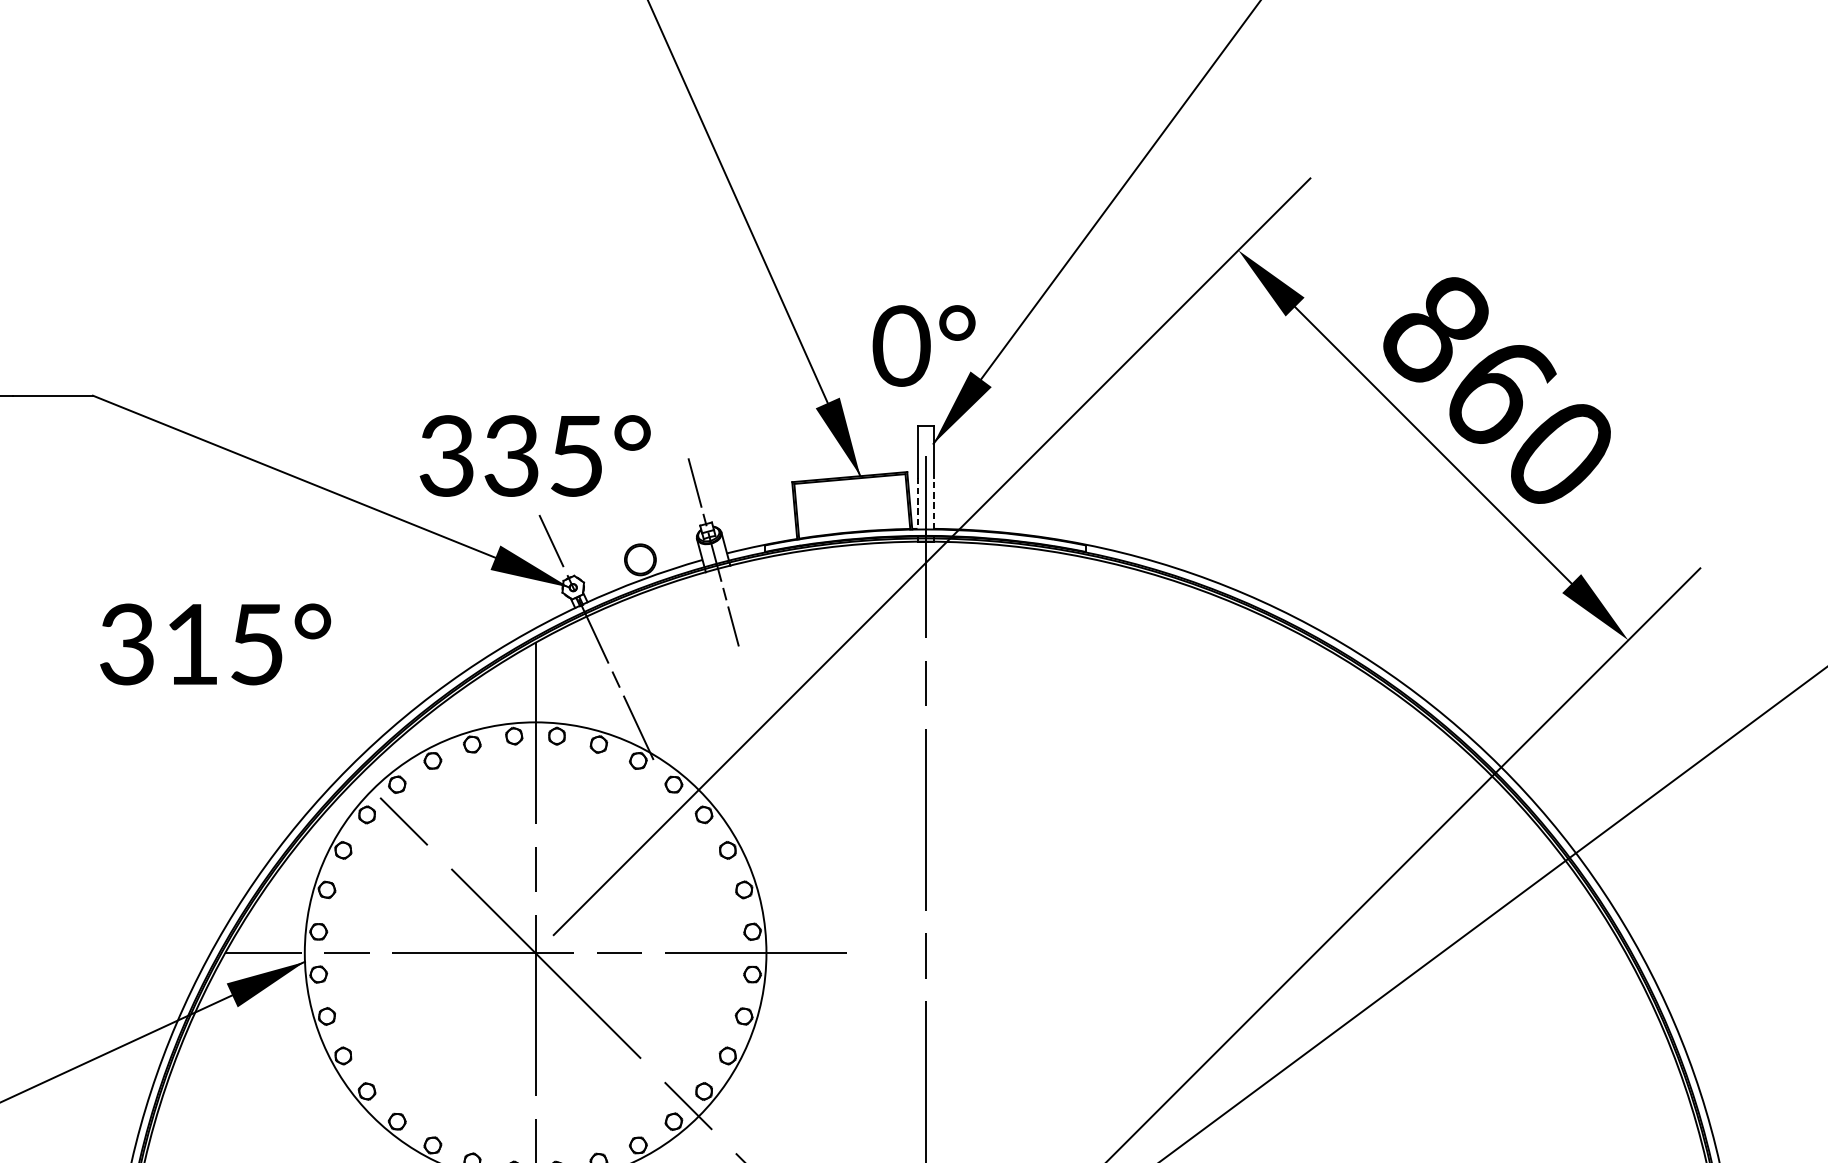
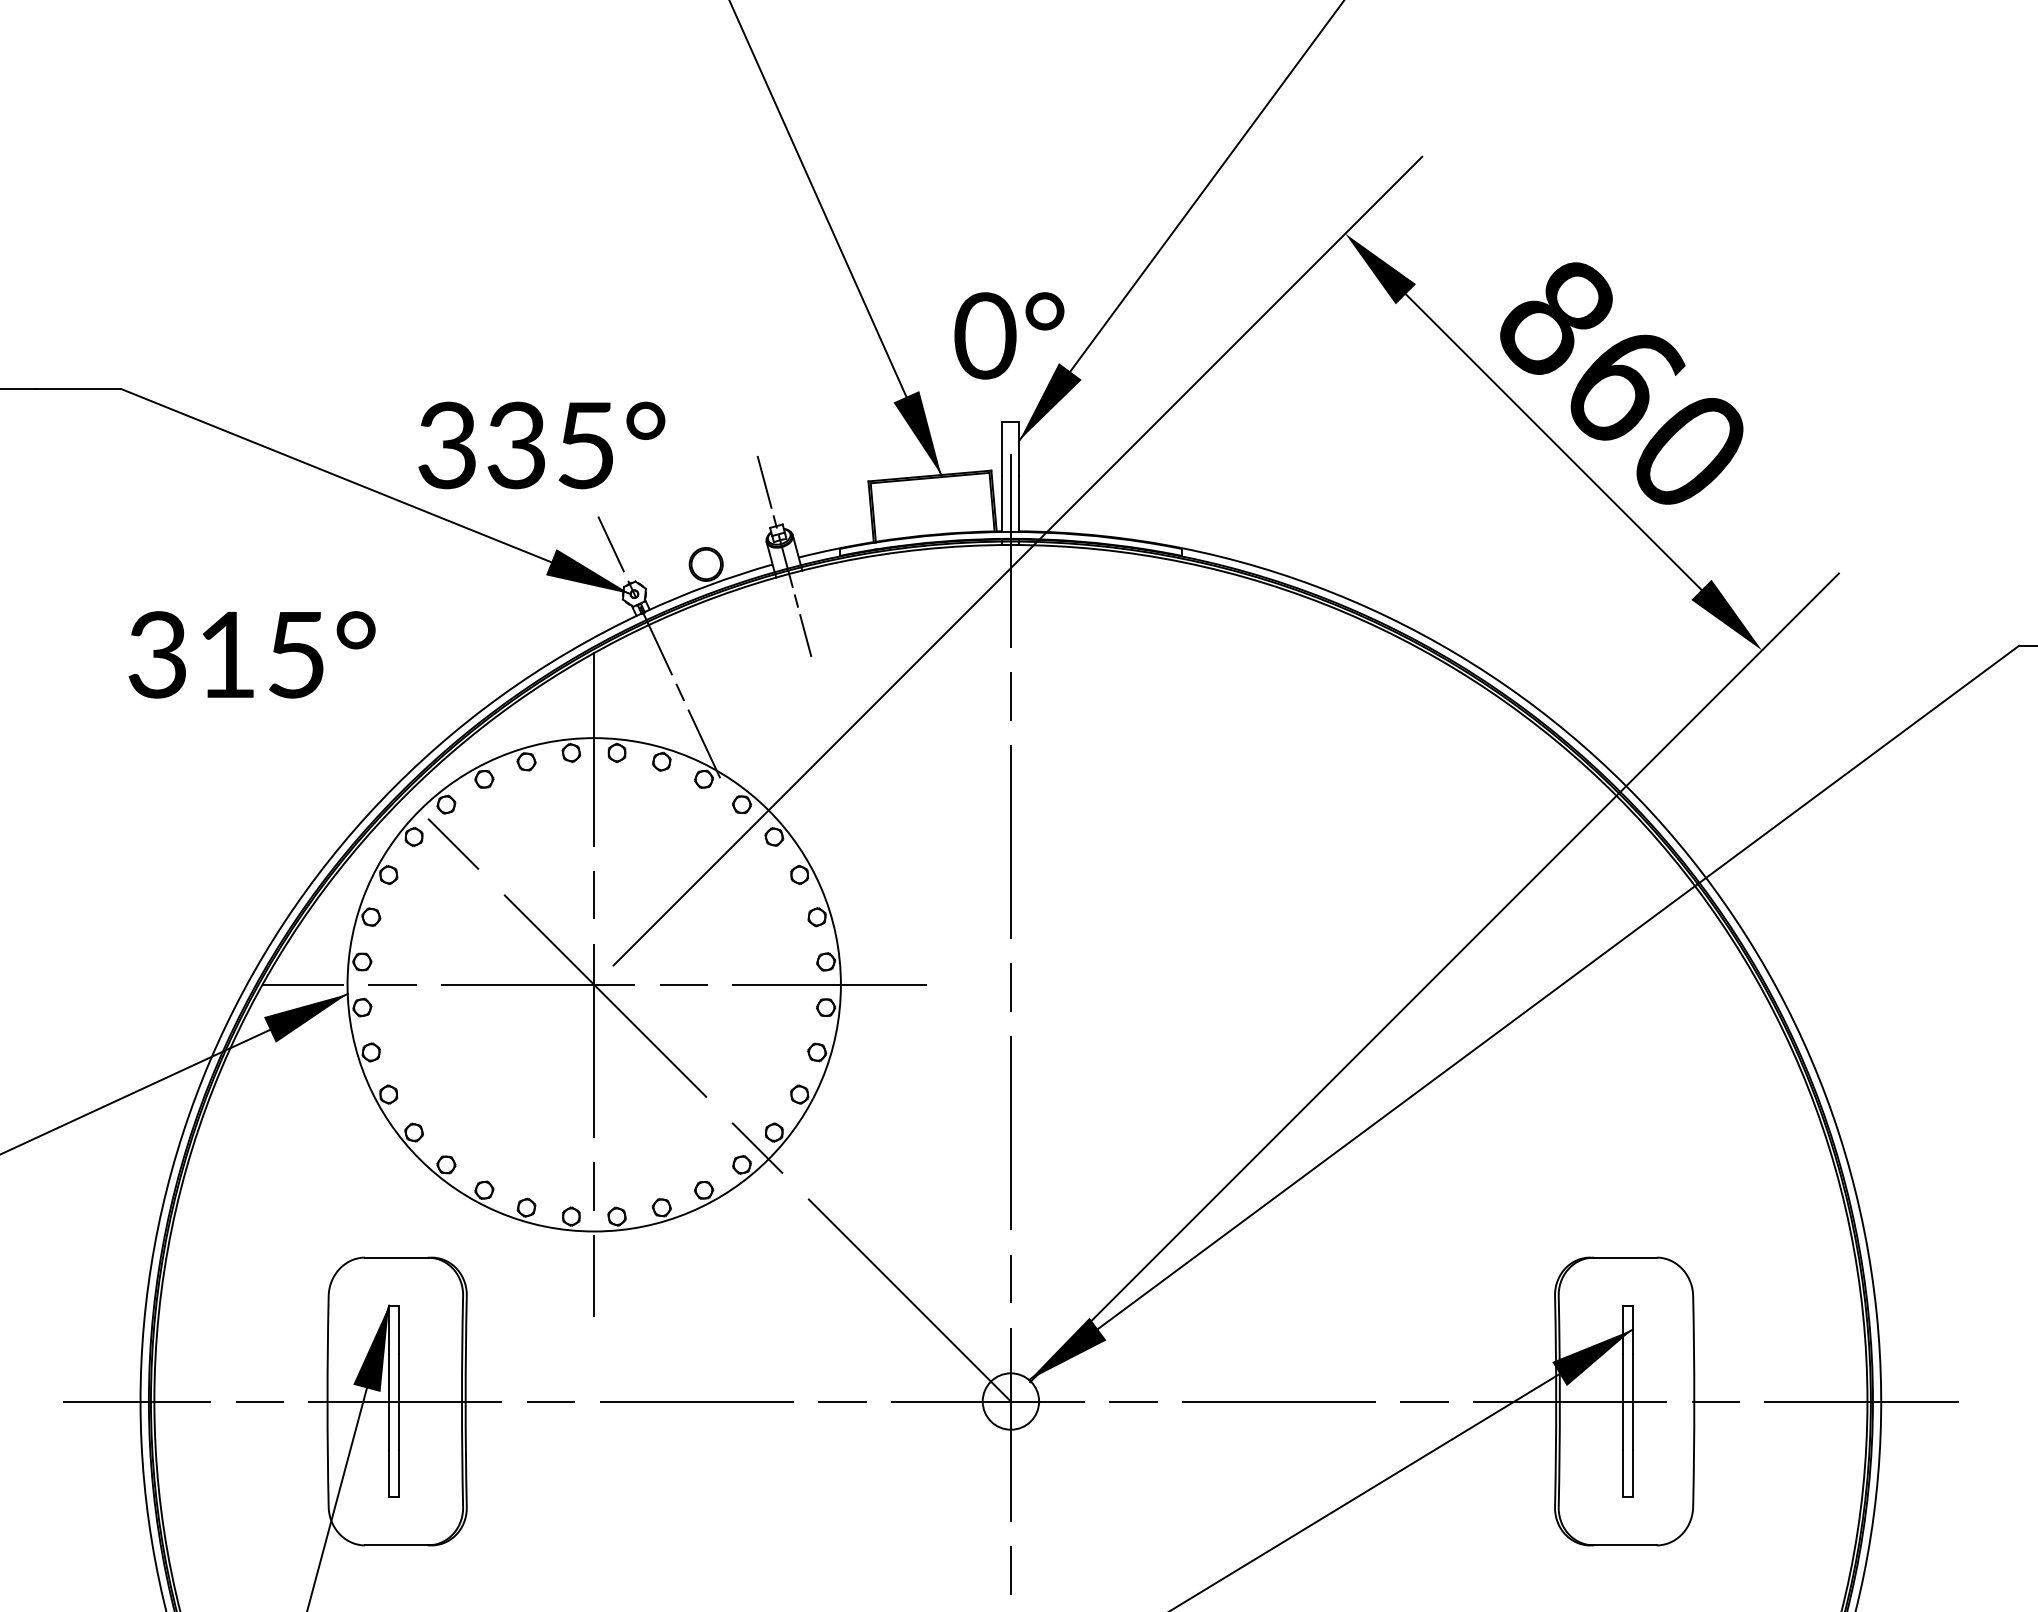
text: (534, 456) -> (541, 445), moved
line: (917, 503) -> (1002, 504), dashed -> solid
line: (933, 503) -> (1019, 504), dashed -> solid

